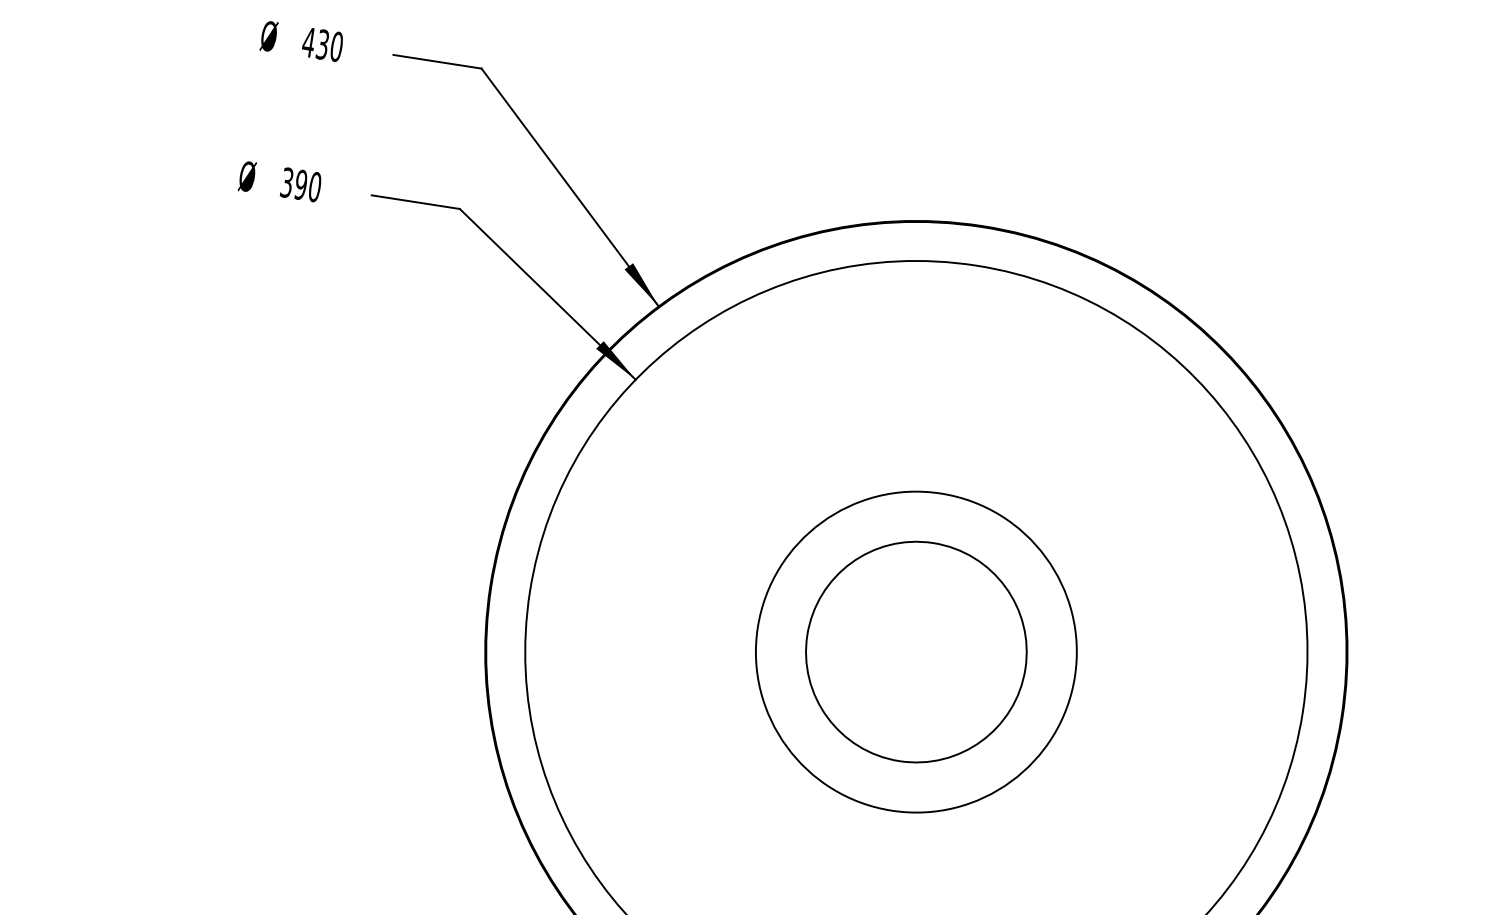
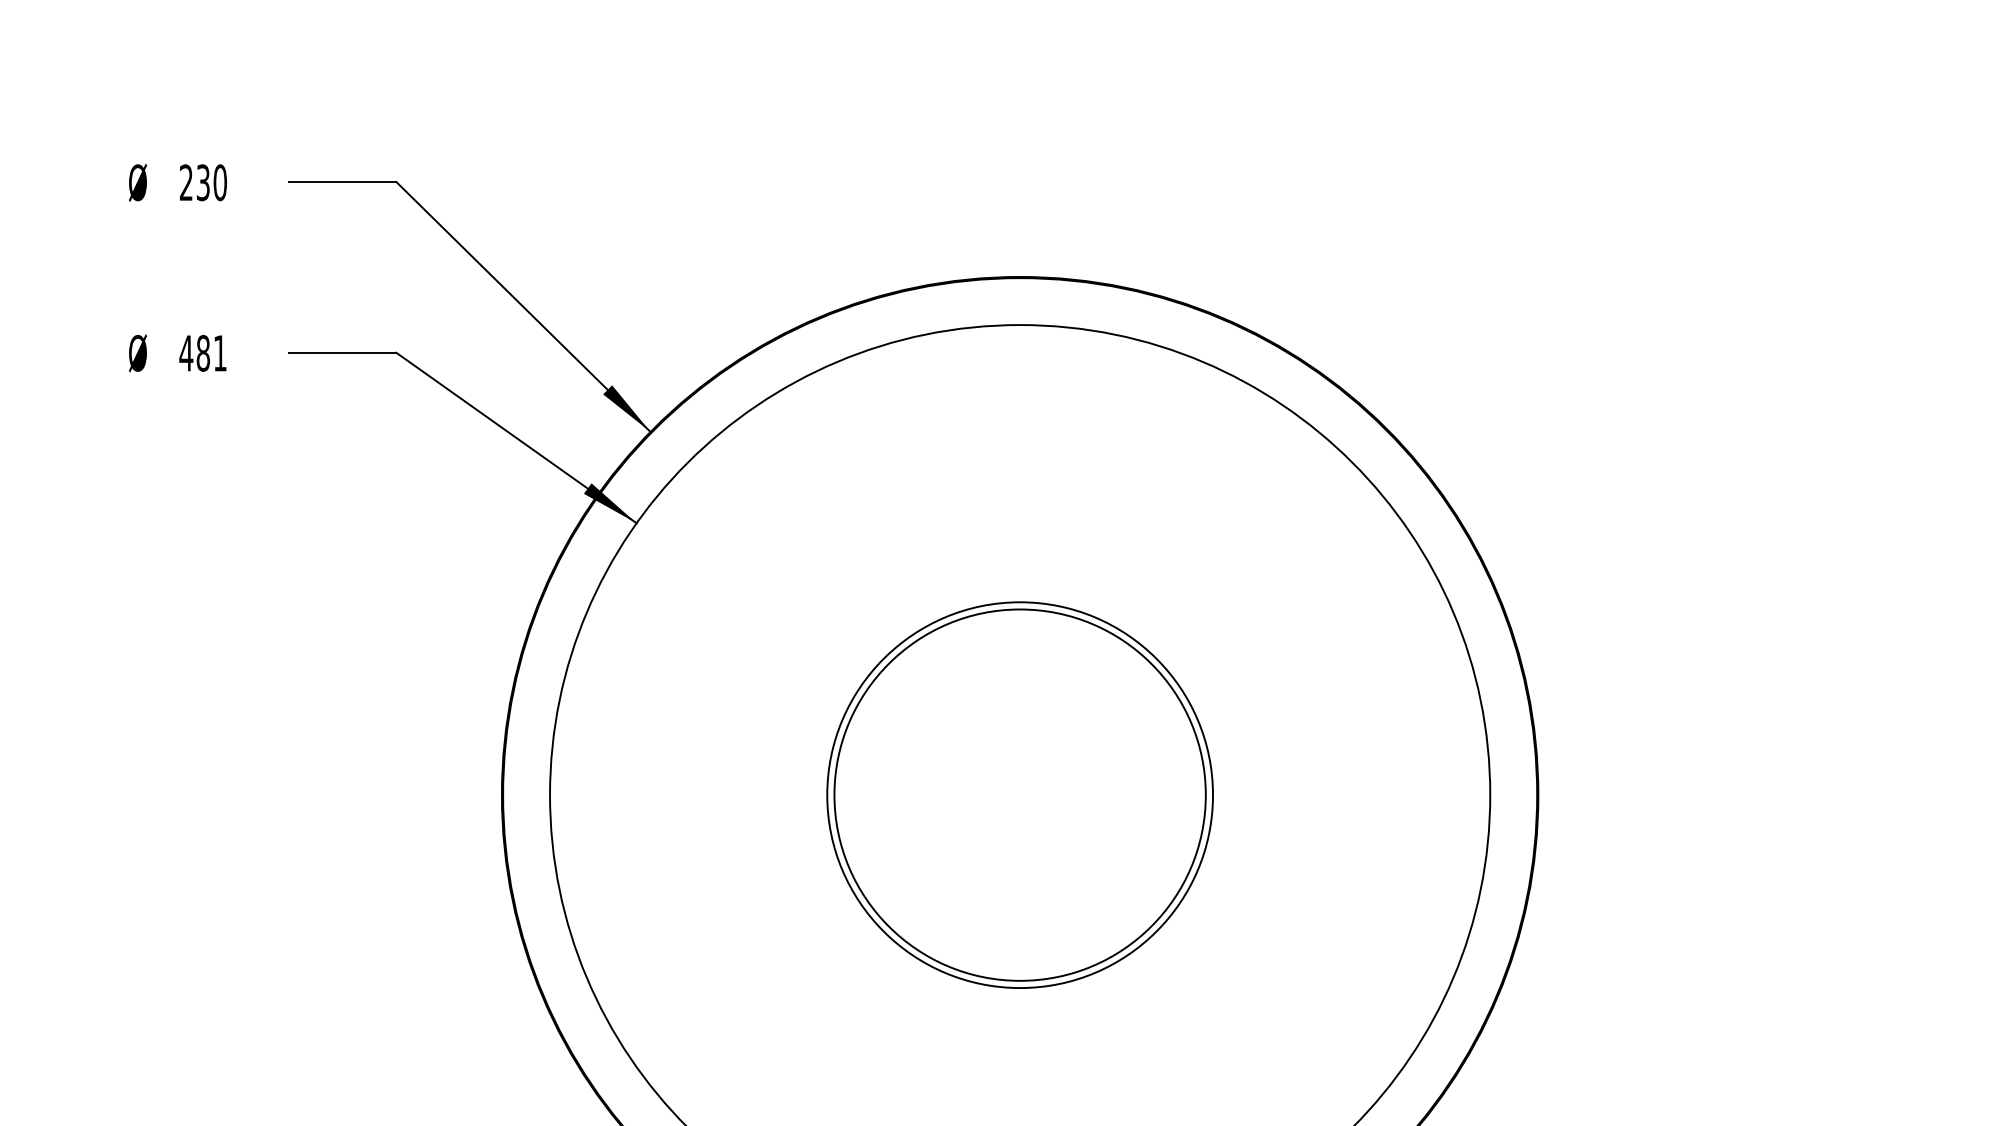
text: (309, 42) -> (186, 182), 430 -> 230
text: (300, 184) -> (202, 352), 390 -> 481
circle: (915, 651) -> (1019, 794), size x1.4

